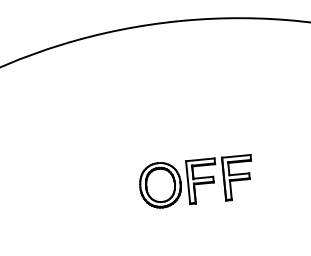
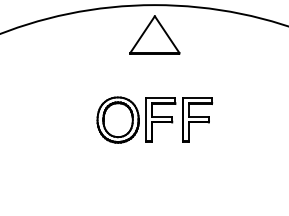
part: (184, 62) -> (154, 34), added
part: (195, 181) -> (154, 119), size x1.43

